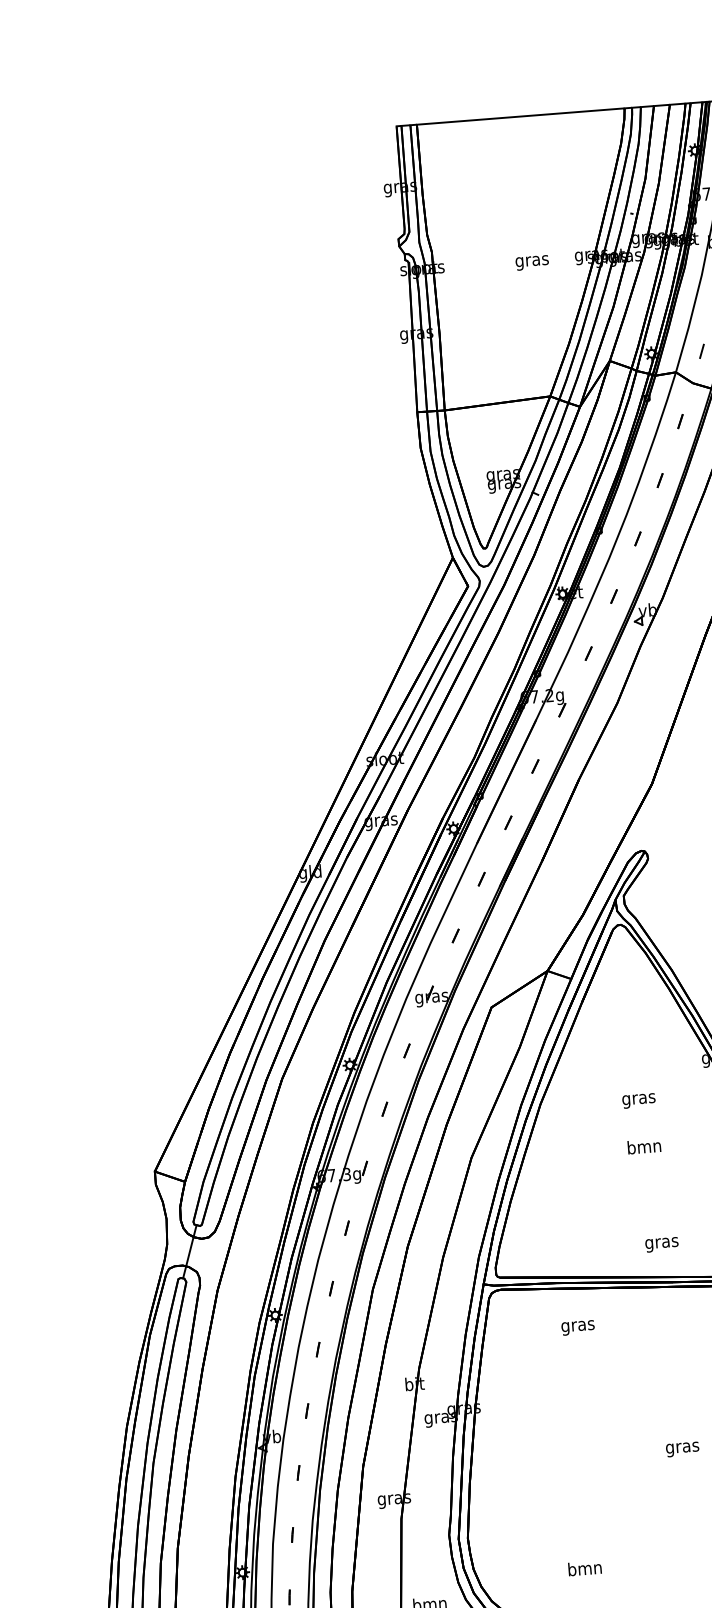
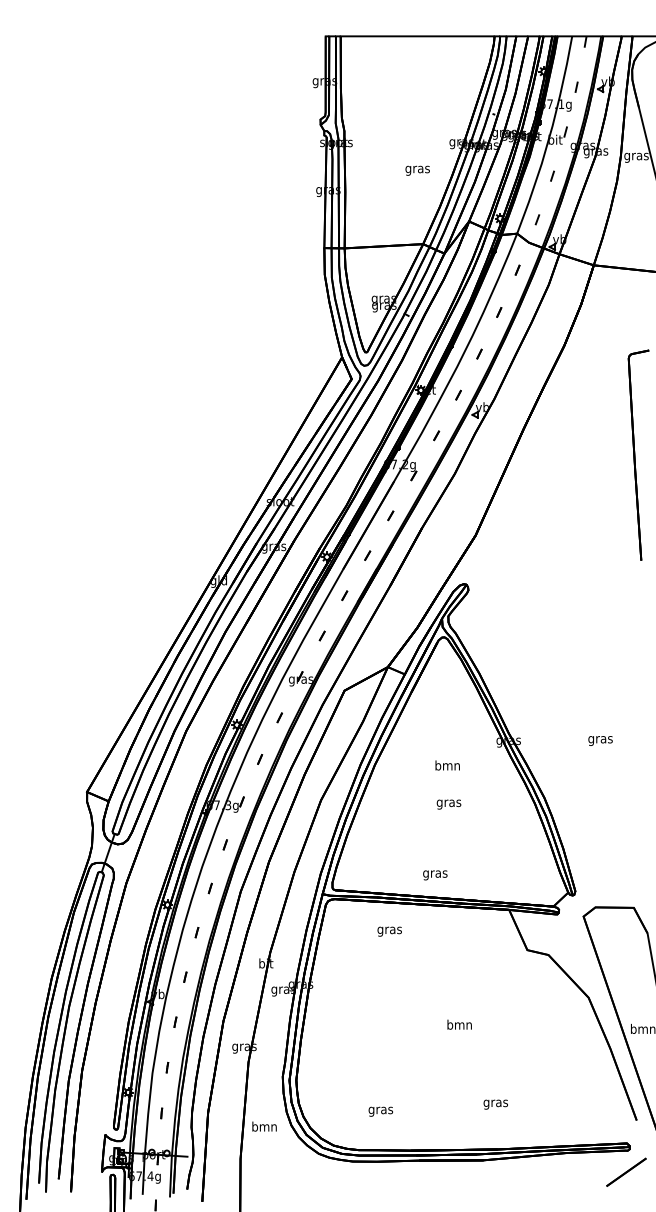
text: (531, 262) -> (417, 170), moved
text: (638, 1098) -> (447, 766), gras -> bmn
text: (643, 1148) -> (448, 803), bmn -> gras
text: (662, 1244) -> (435, 875), moved
text: (682, 1447) -> (459, 1025), gras -> bmn
text: (584, 1570) -> (380, 1110), bmn -> gras

